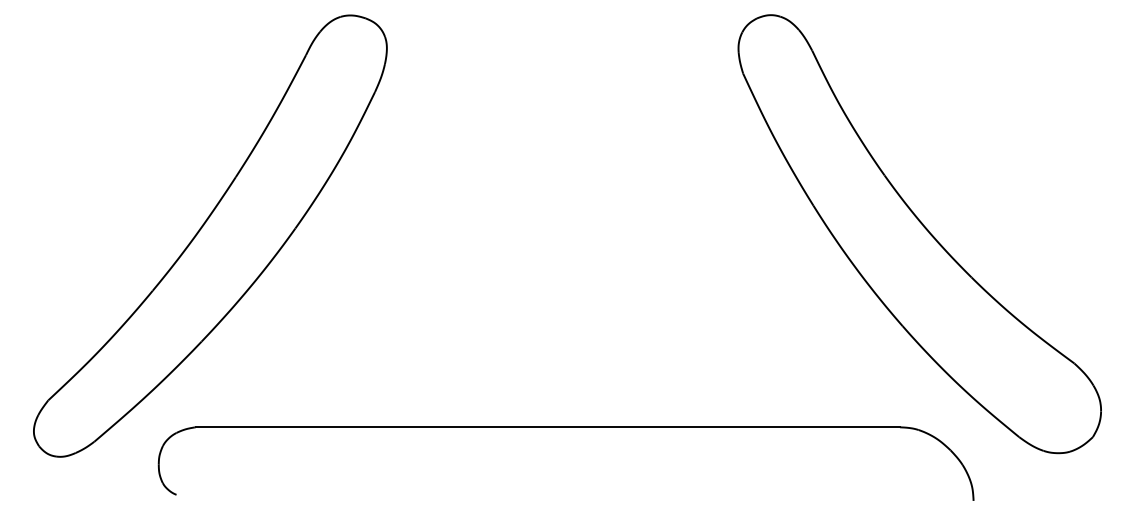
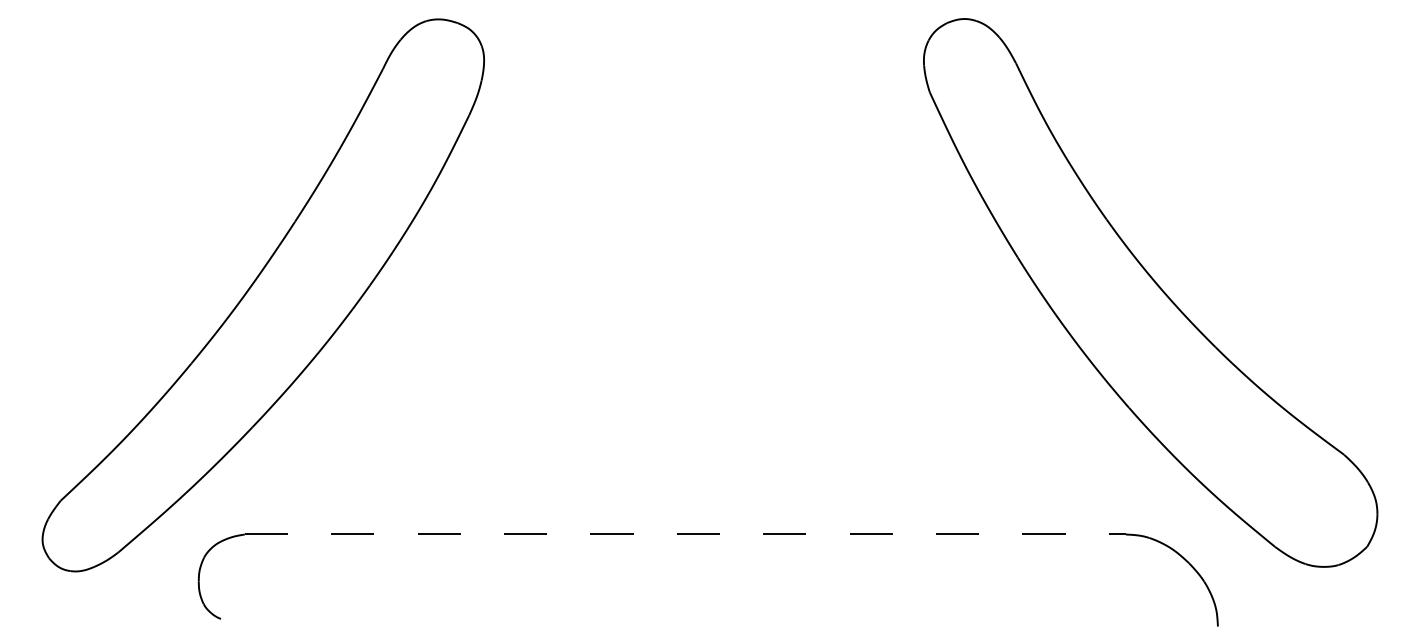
line: (547, 427) -> (685, 534), solid -> dashed

